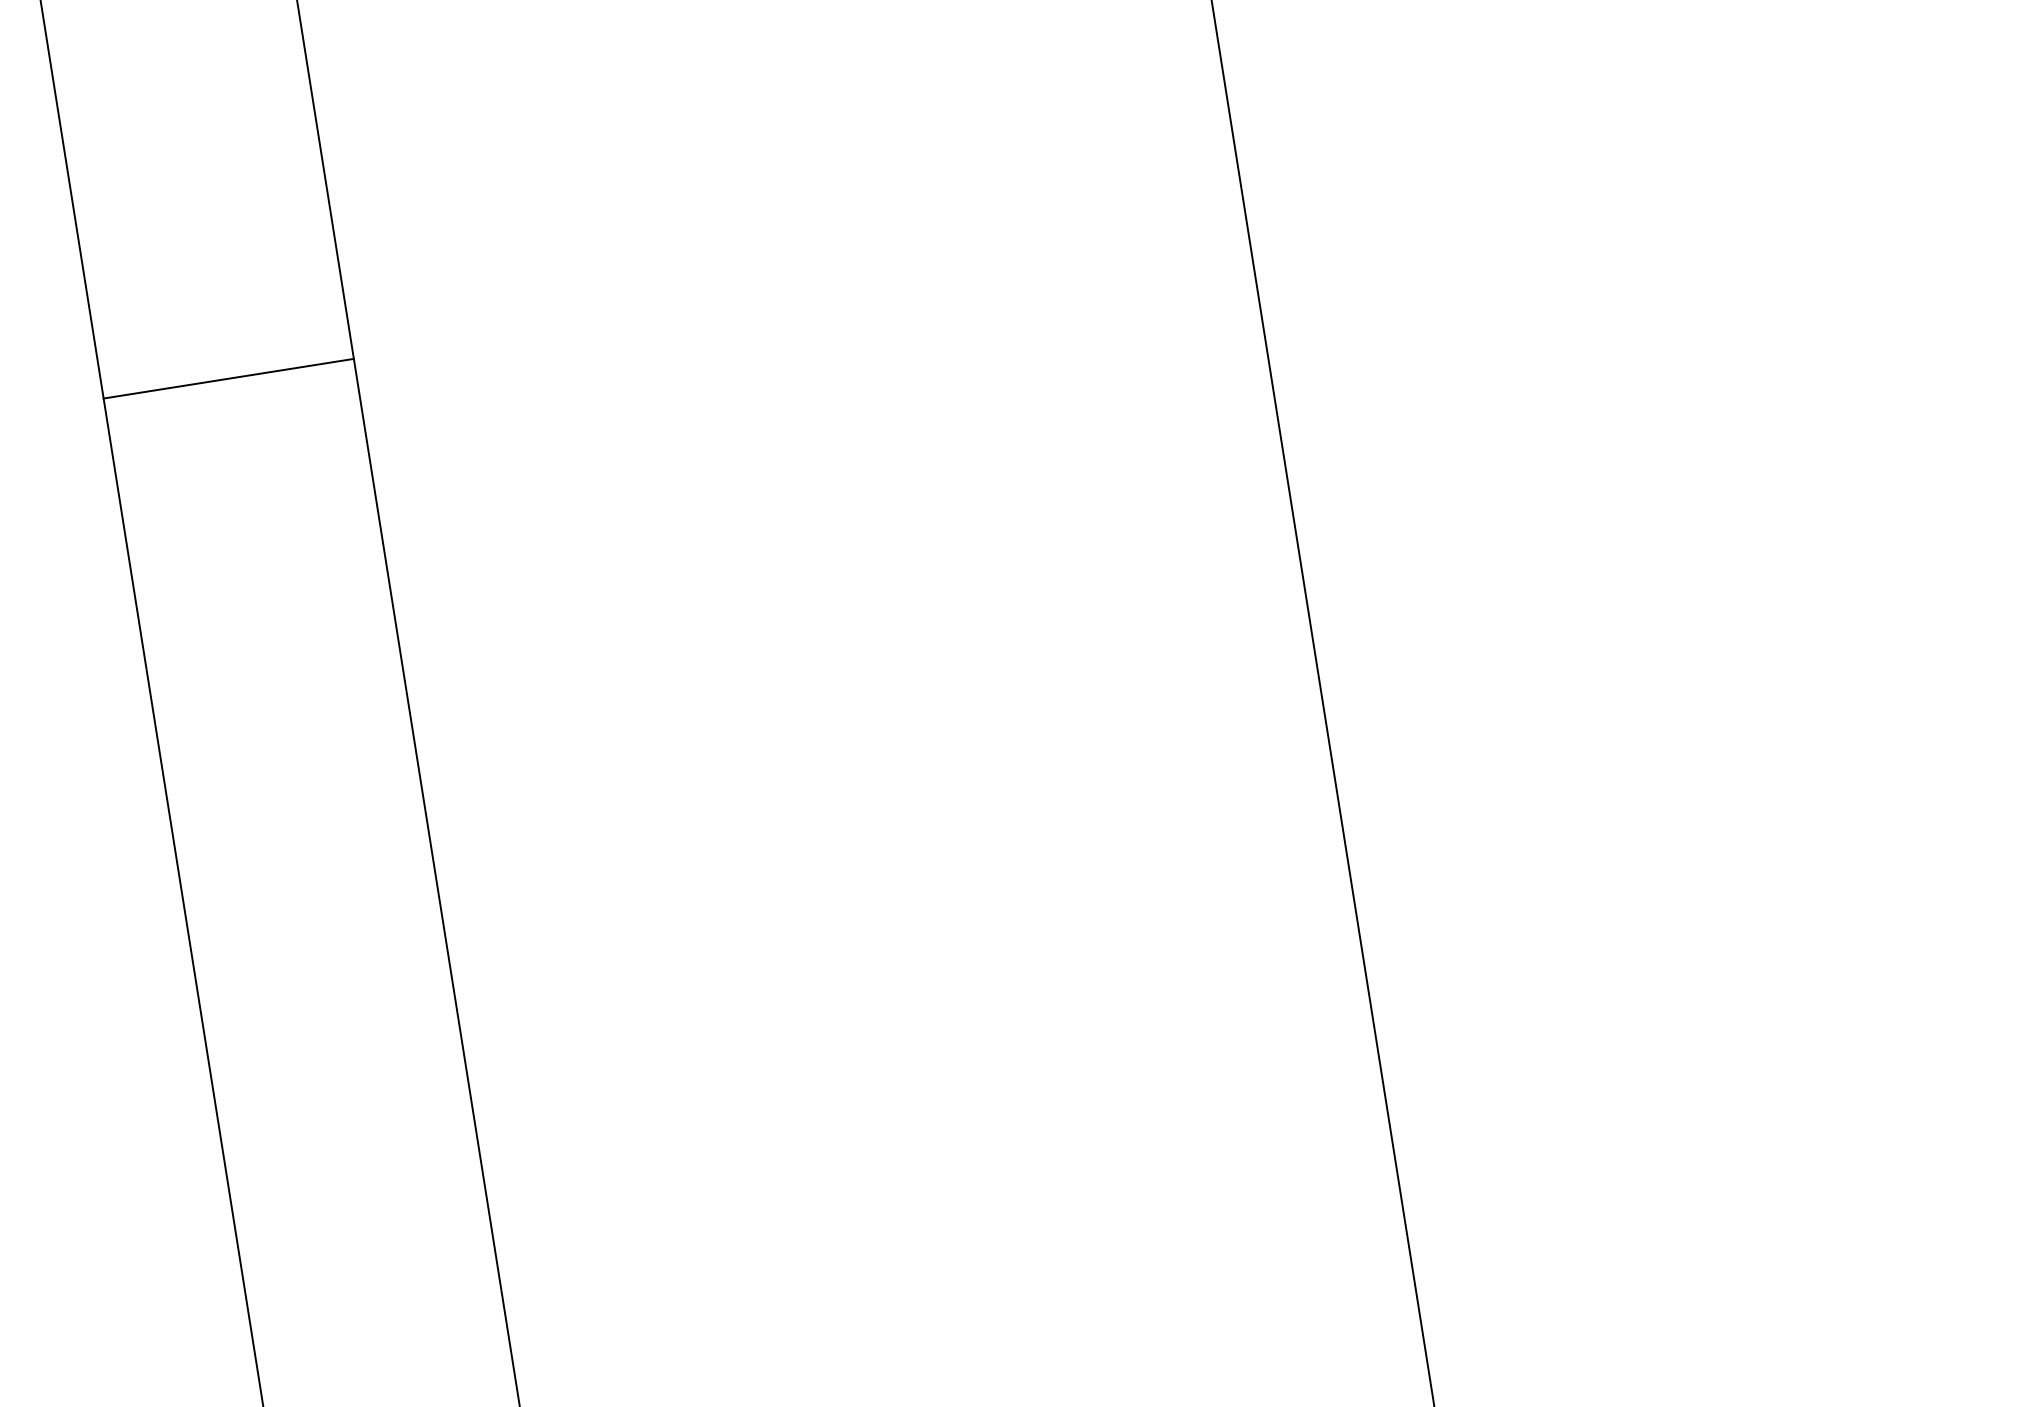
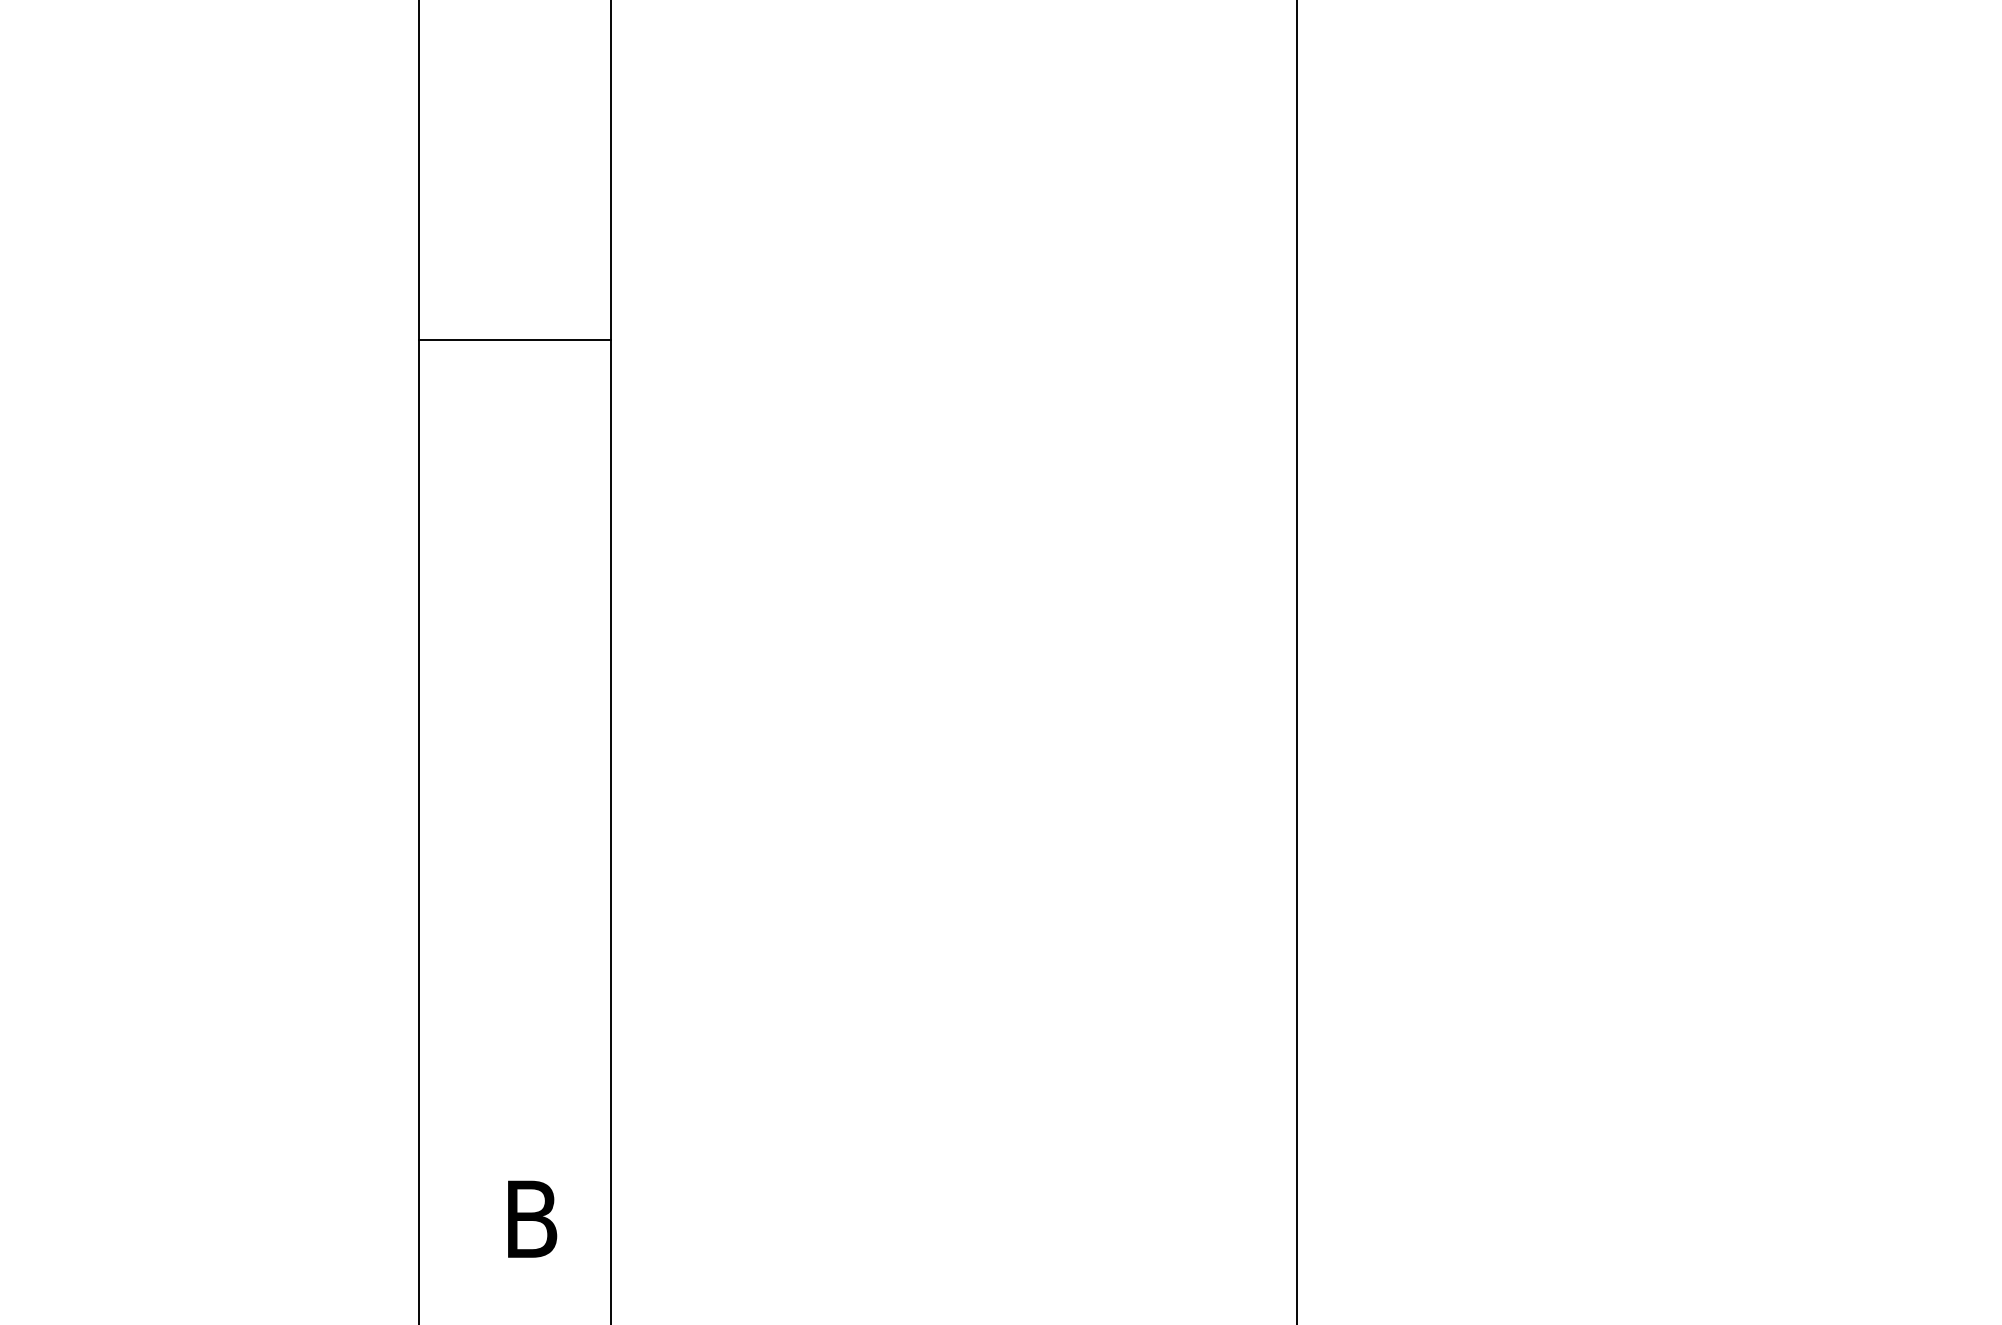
line: (228, 379) -> (514, 340), moved

